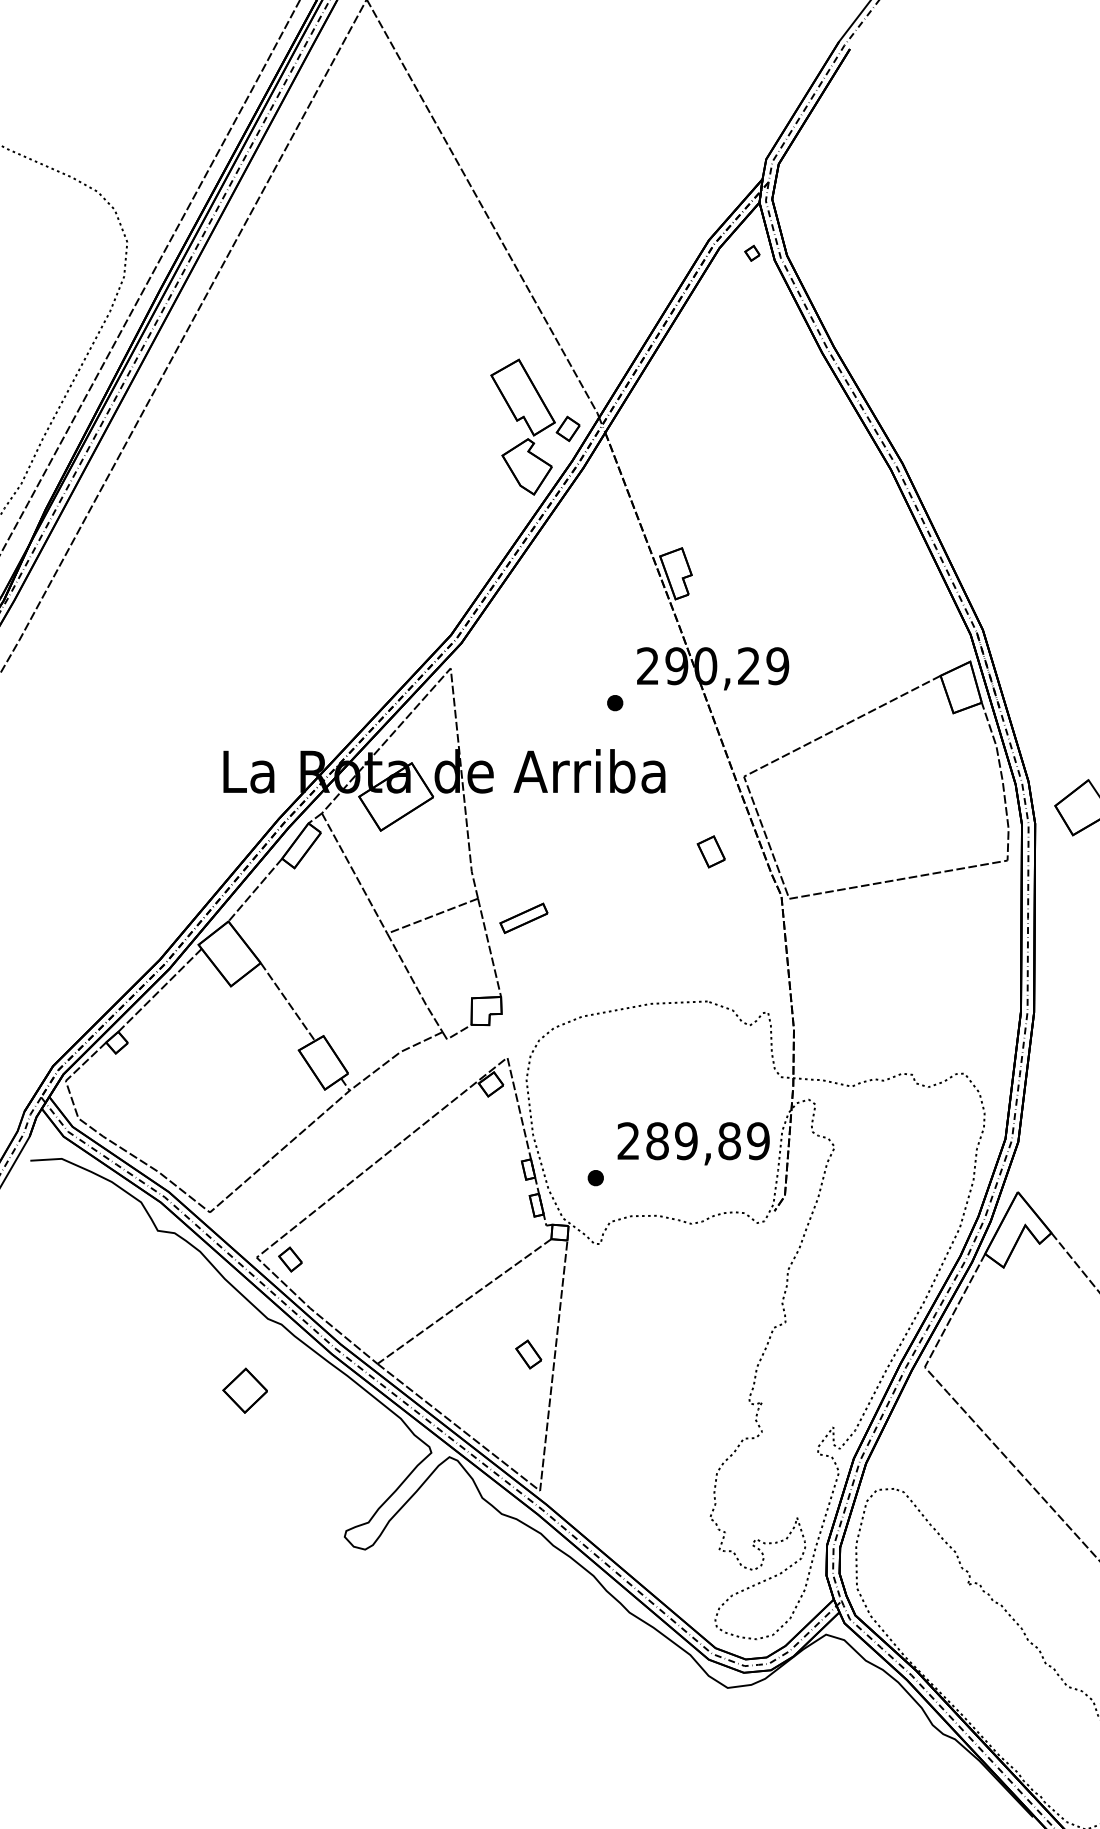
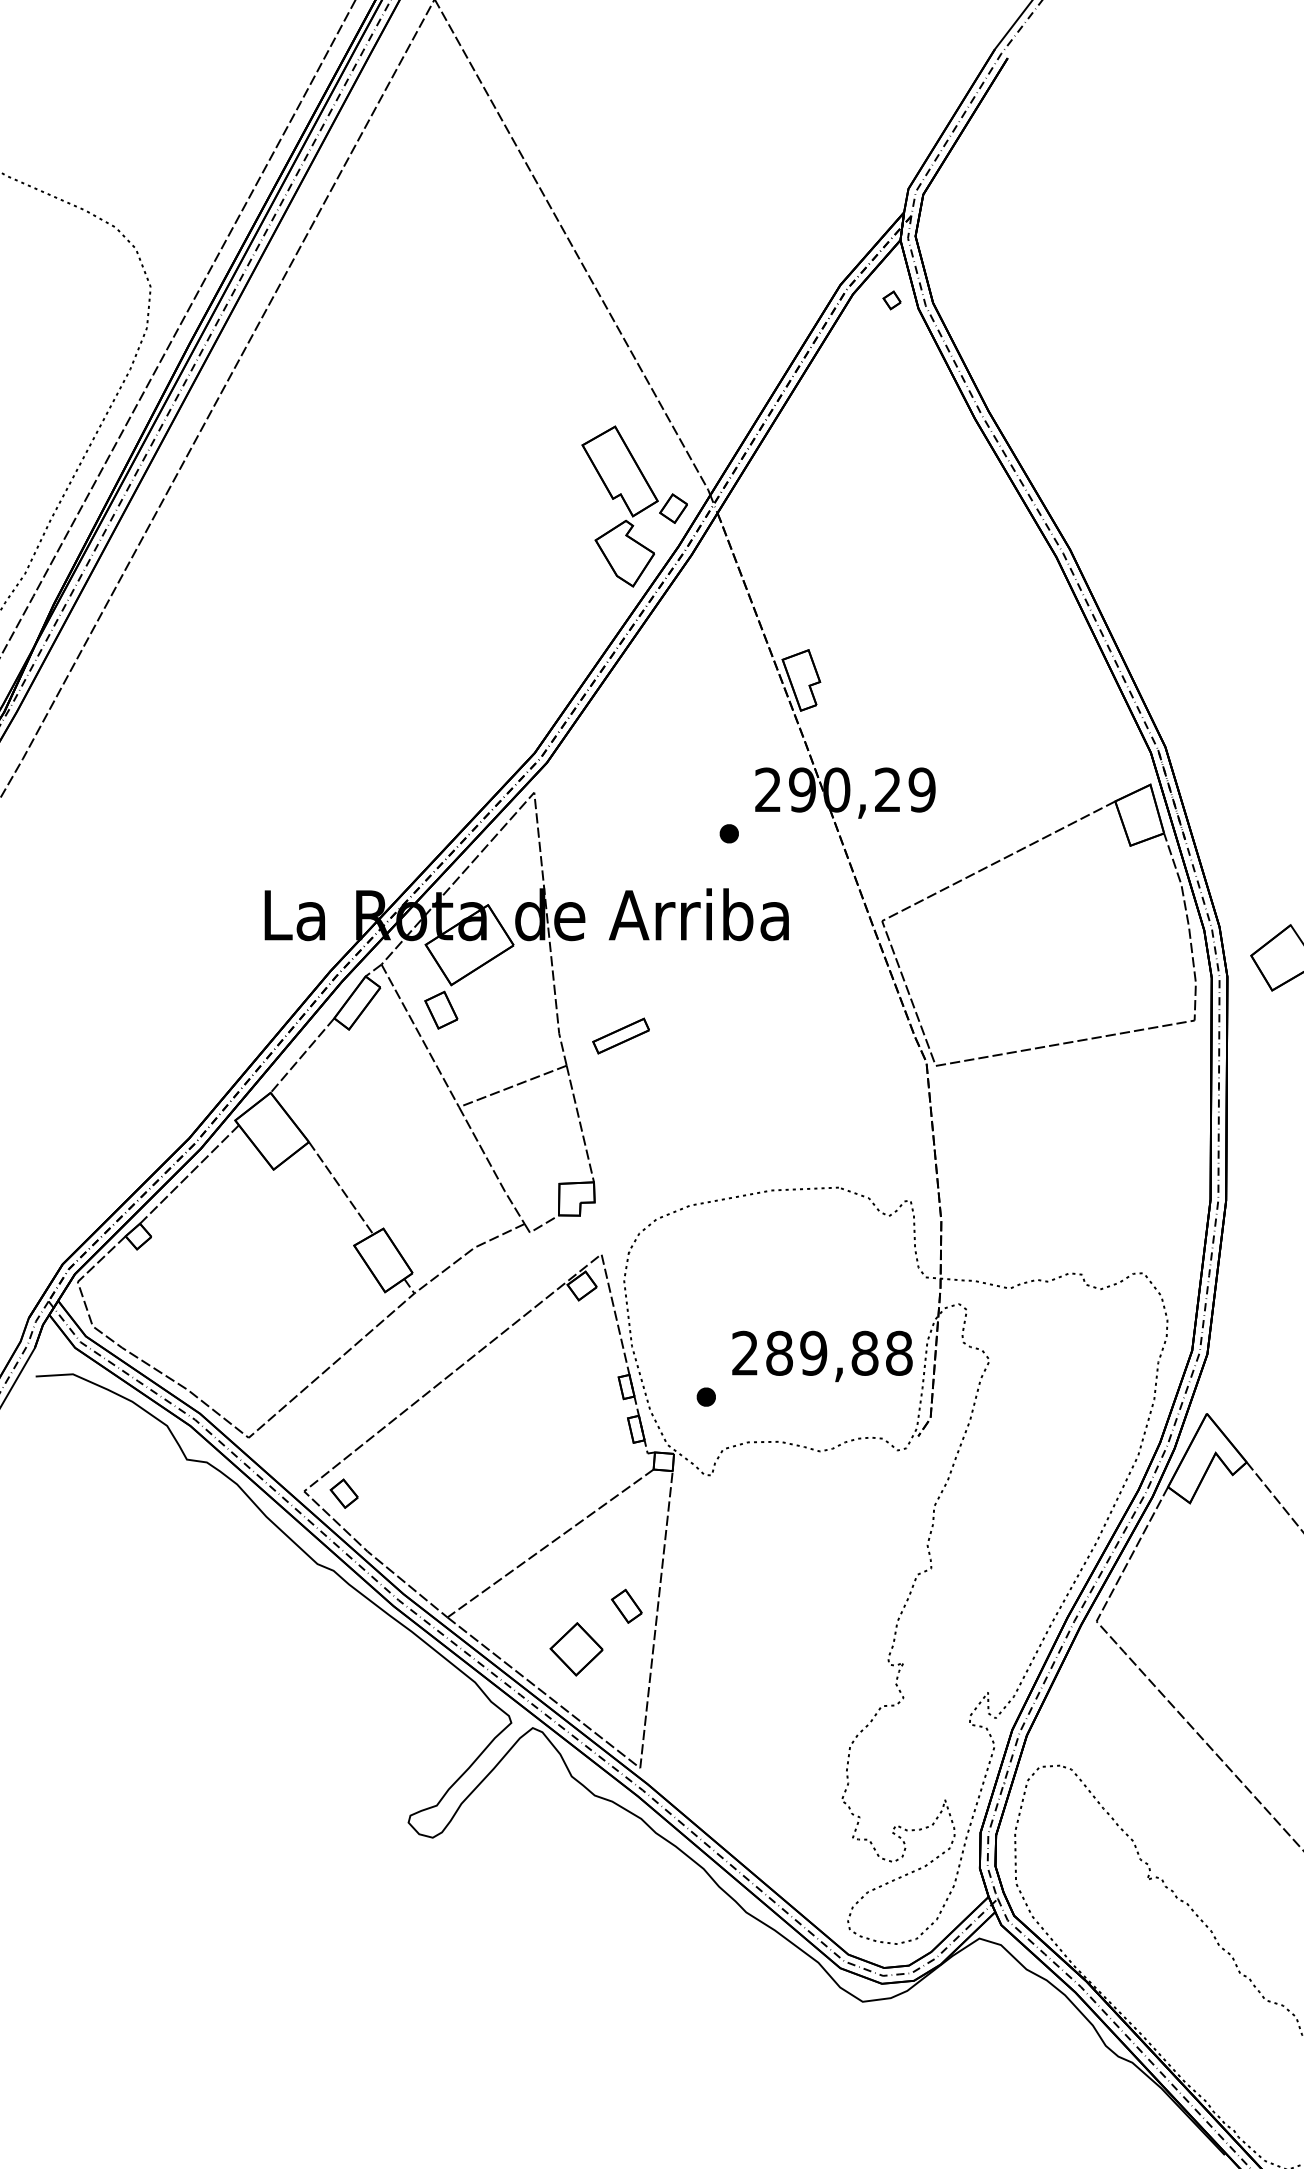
part: (711, 851) -> (441, 1009), moved
part: (523, 917) -> (620, 1035), moved
text: (757, 1141) -> (898, 1353), 289,89 -> 289,88
part: (245, 1390) -> (576, 1649), moved

